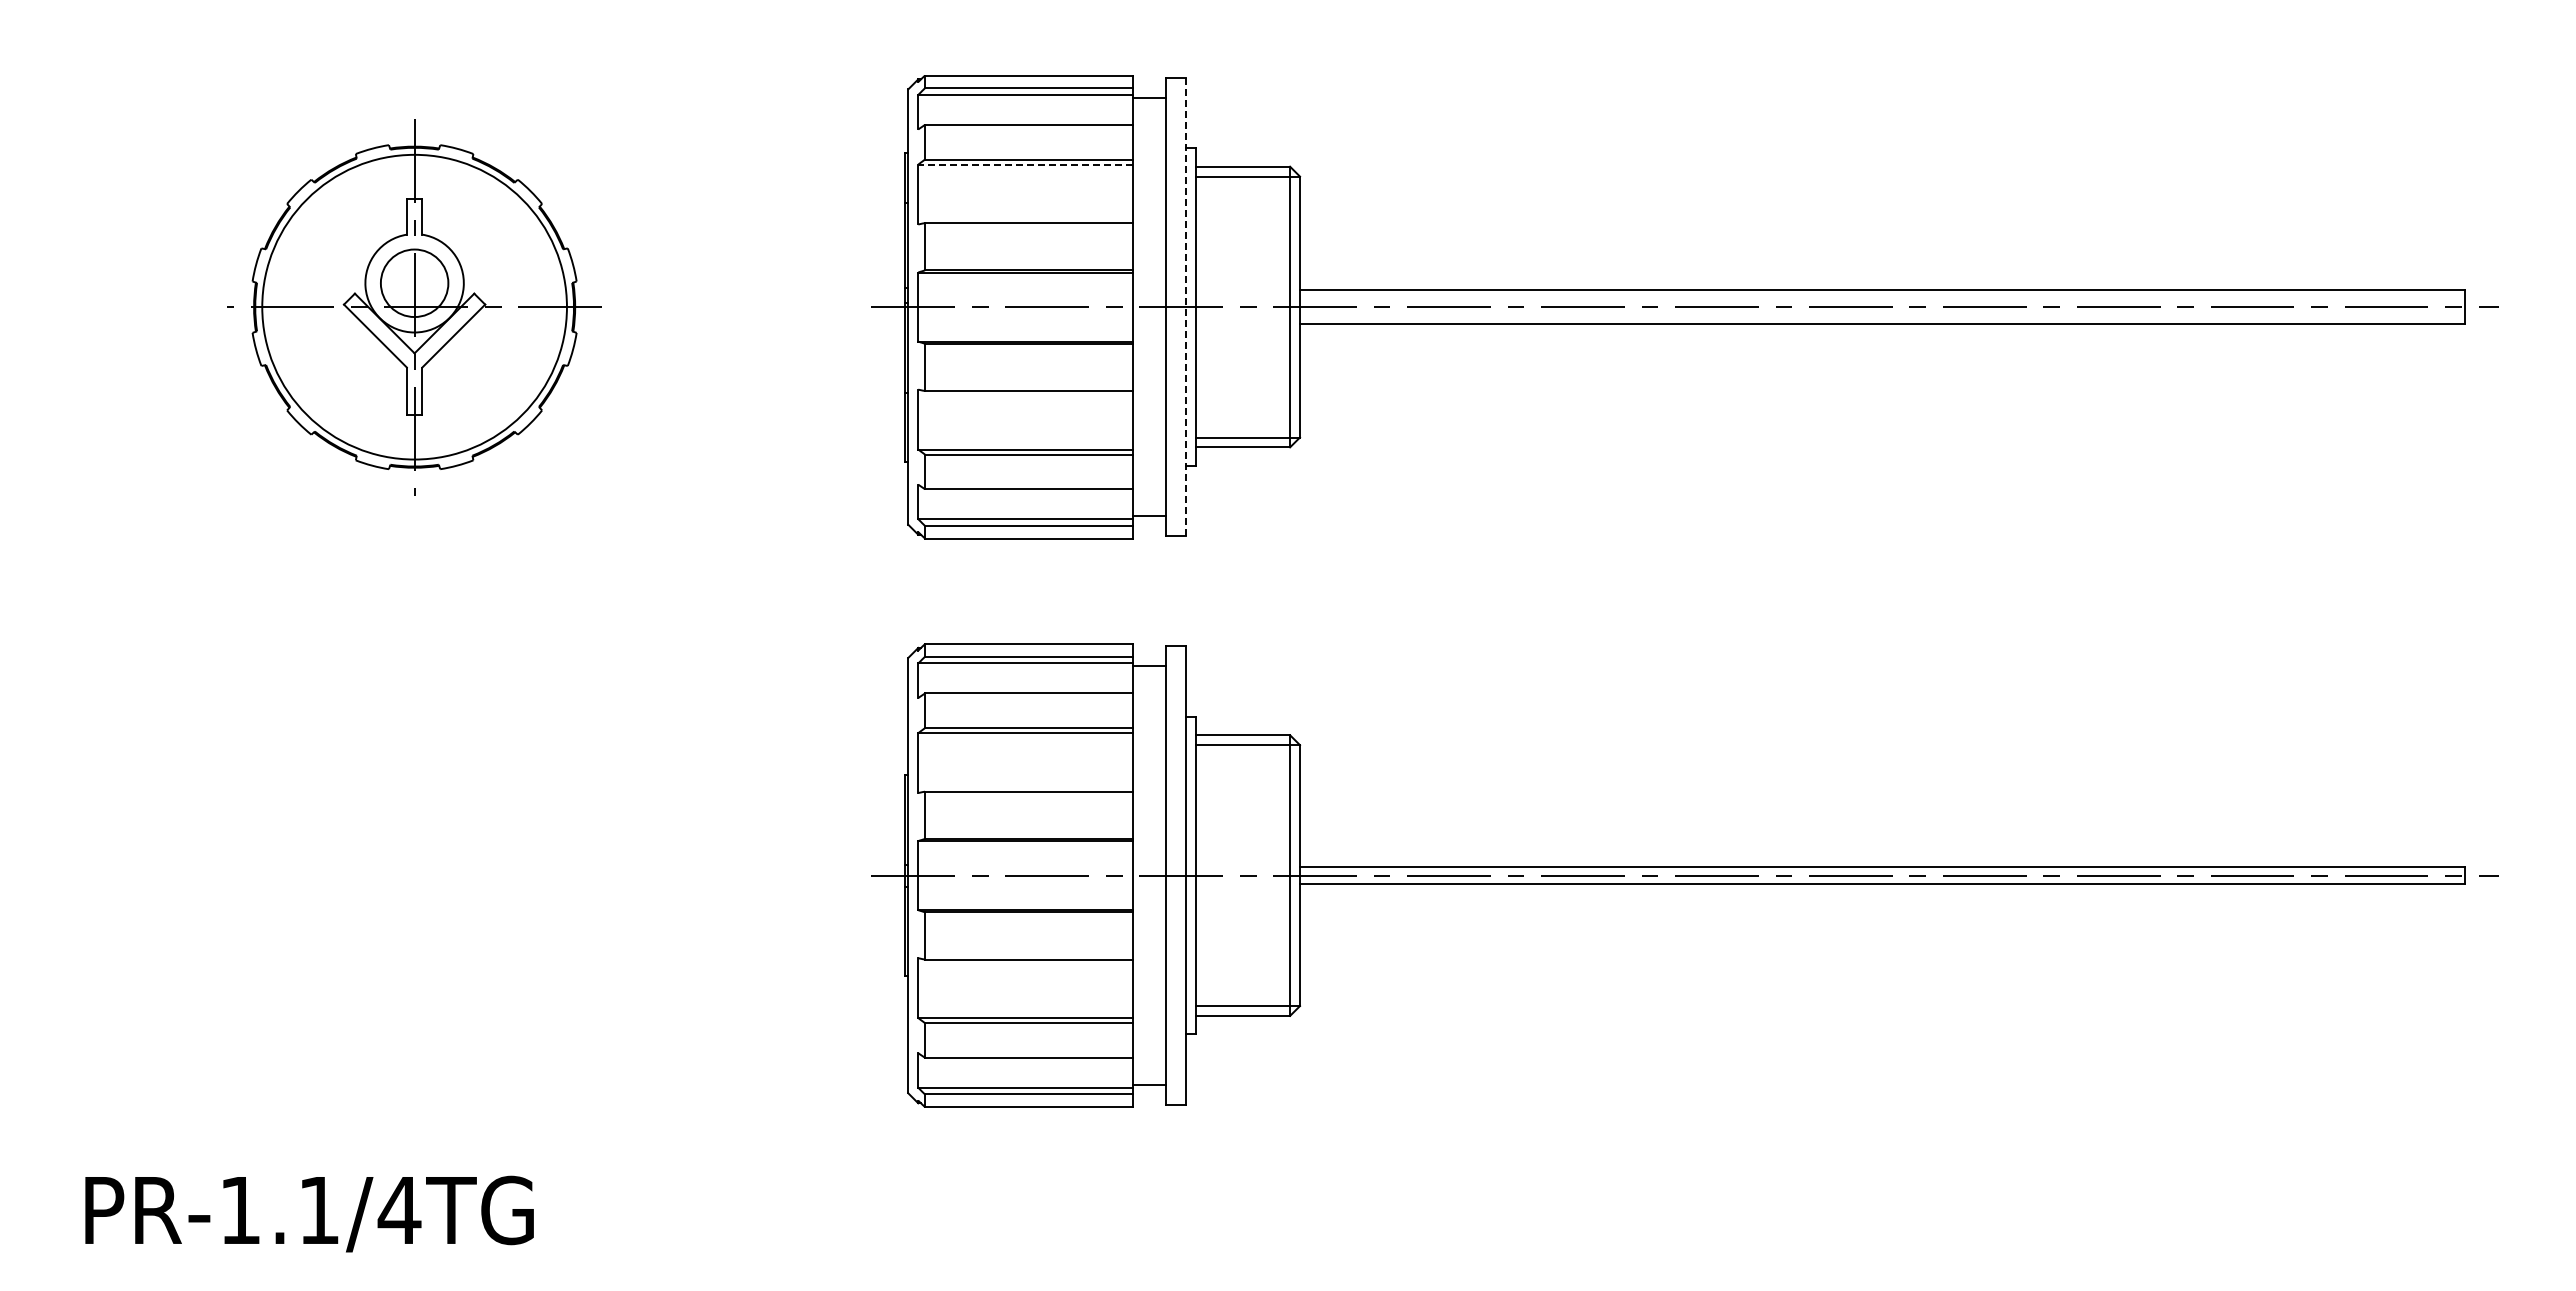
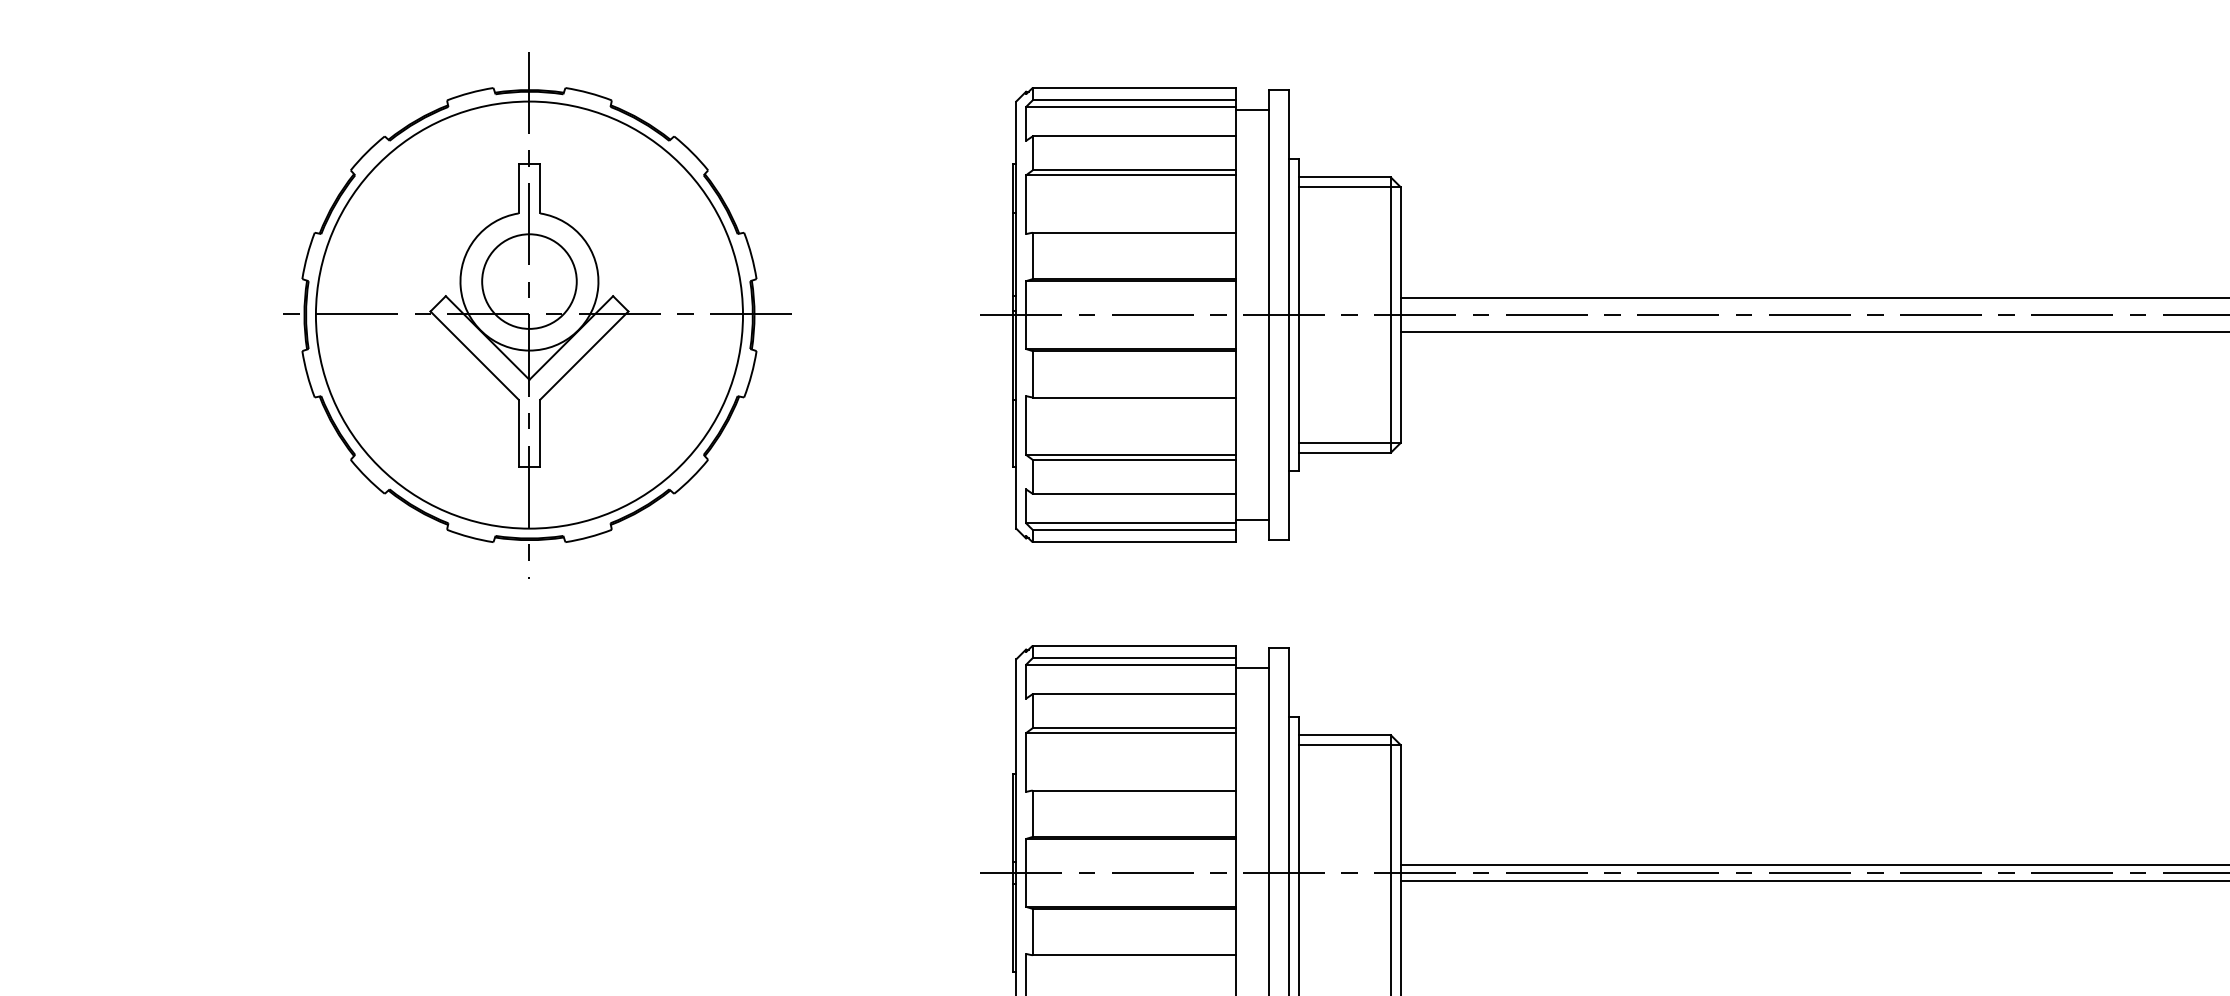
line: (1024, 164) -> (1130, 175), dashed -> solid
line: (1186, 306) -> (1289, 314), dashed -> solid
part: (420, 307) -> (537, 315), size x1.43

